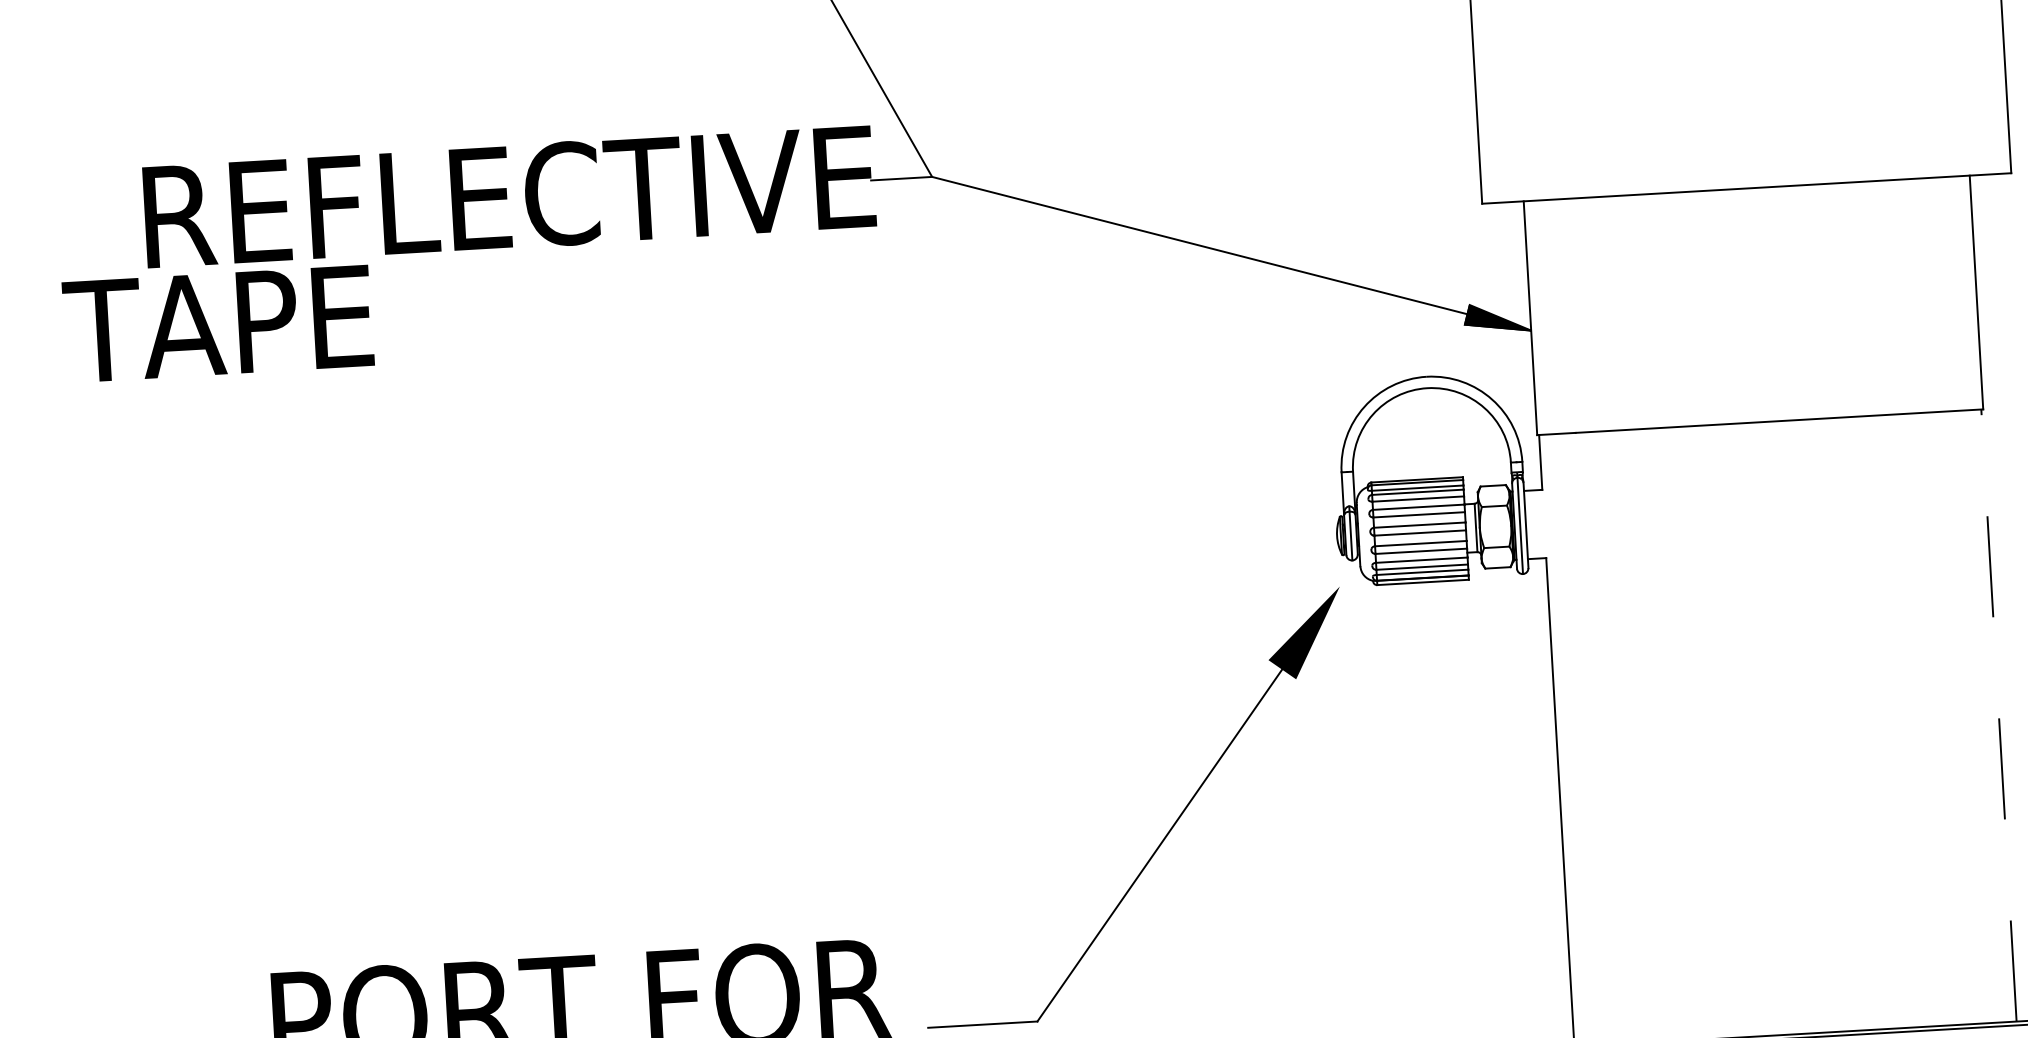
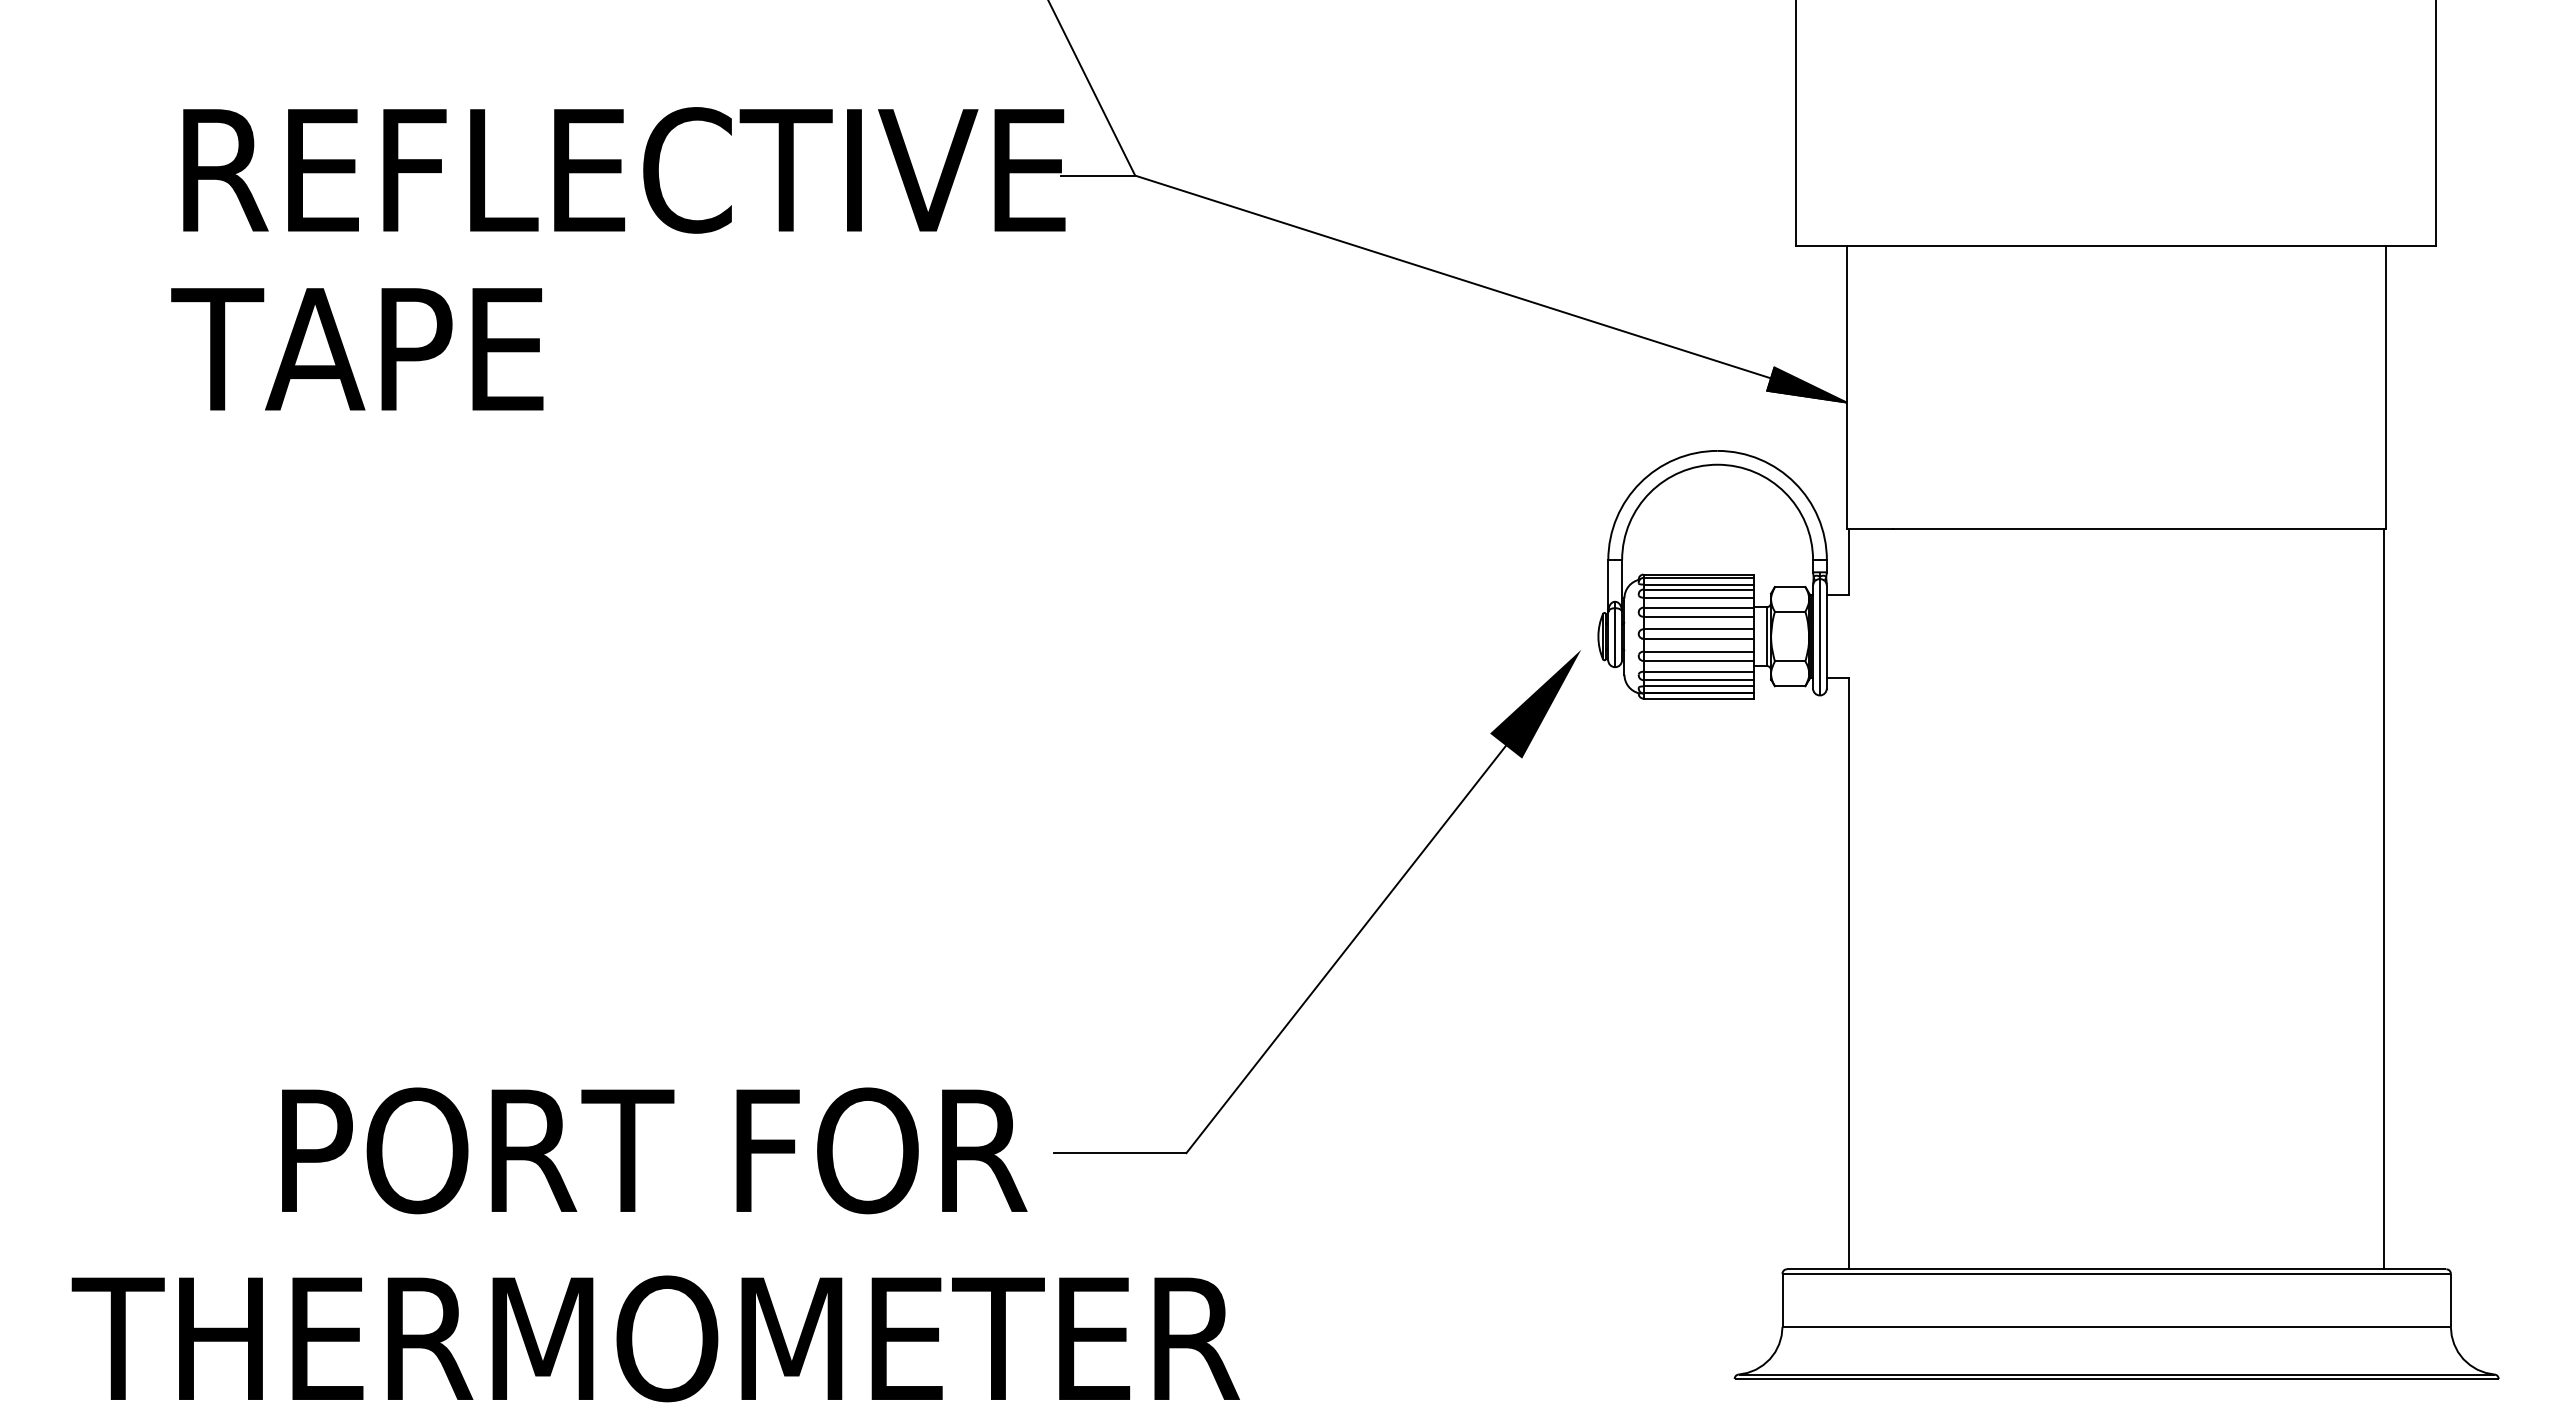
text: (218, 324) -> (357, 349), moved
line: (1998, 715) -> (2383, 898), dashed -> solid
part: (1166, 833) -> (1355, 935), moved

